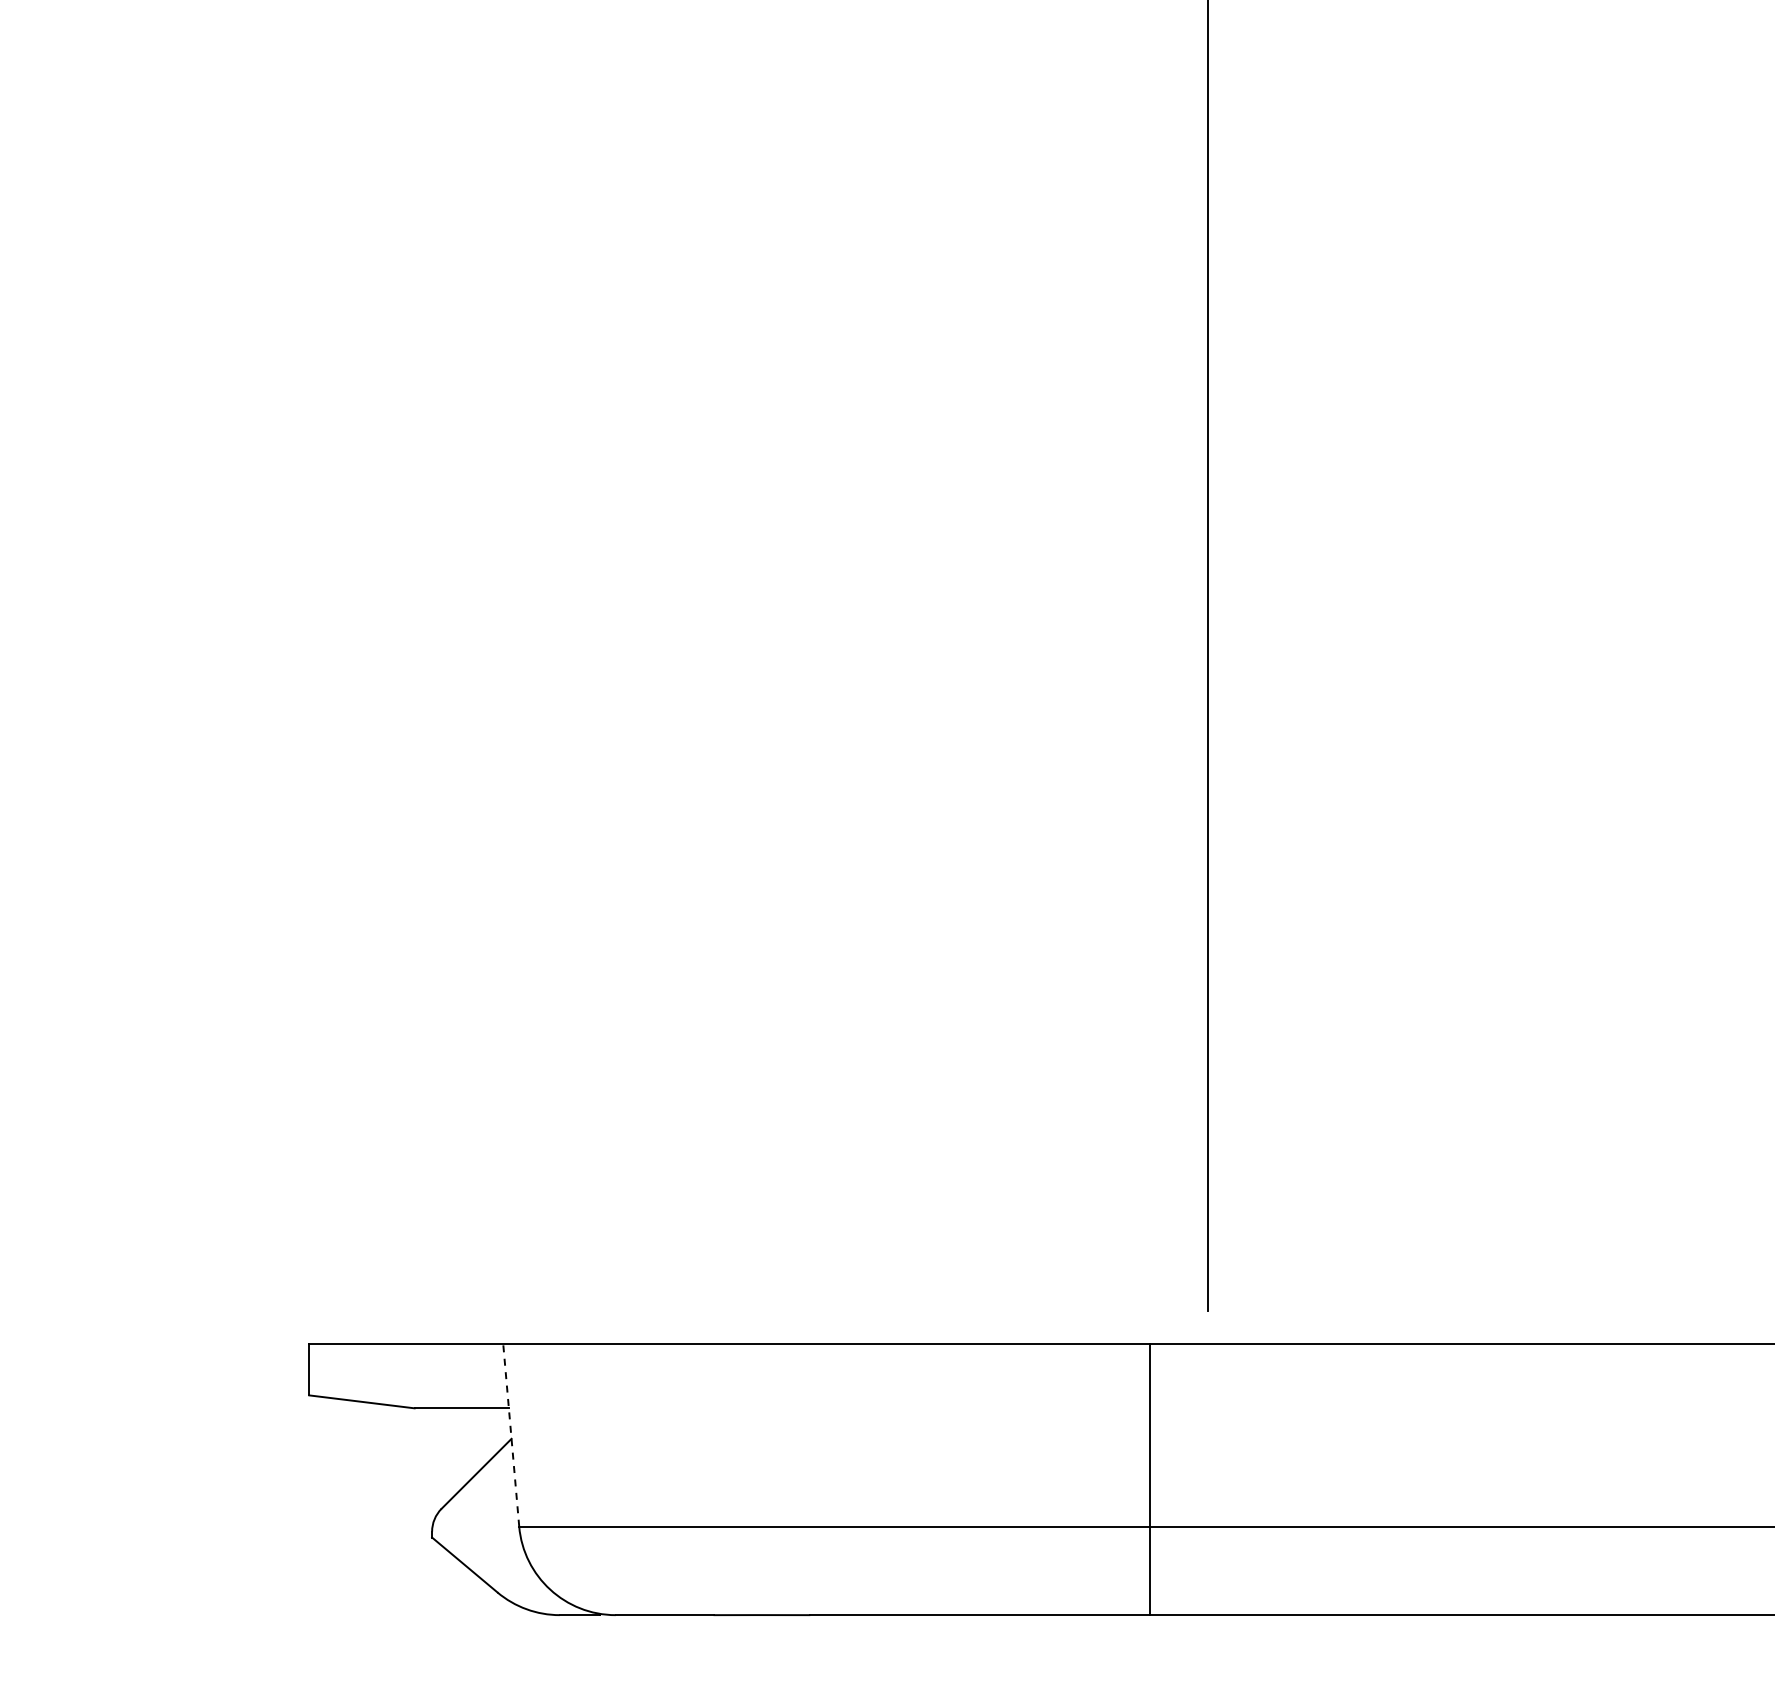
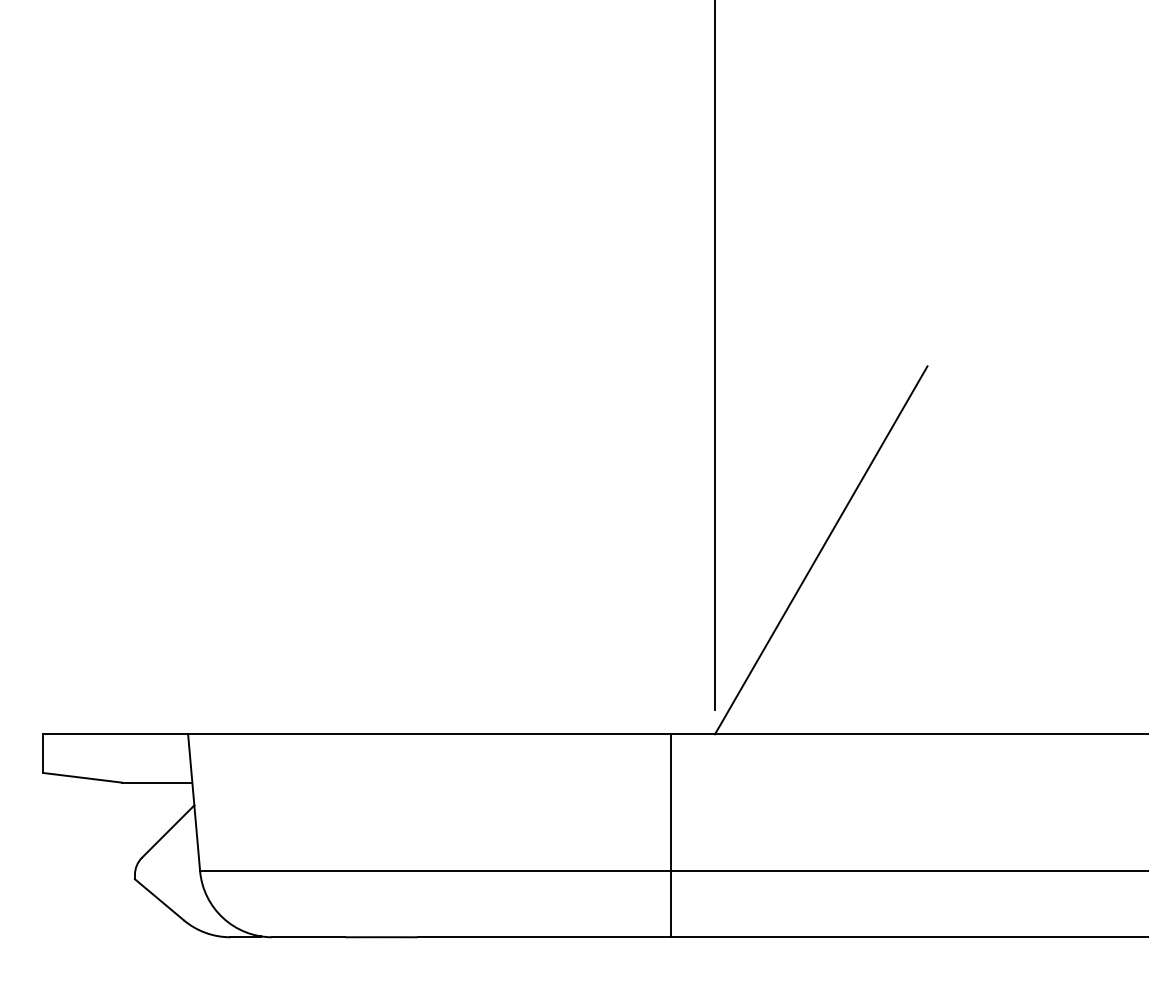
line: (1349, 1097) -> (820, 550), added
line: (511, 1435) -> (194, 802), dashed -> solid

